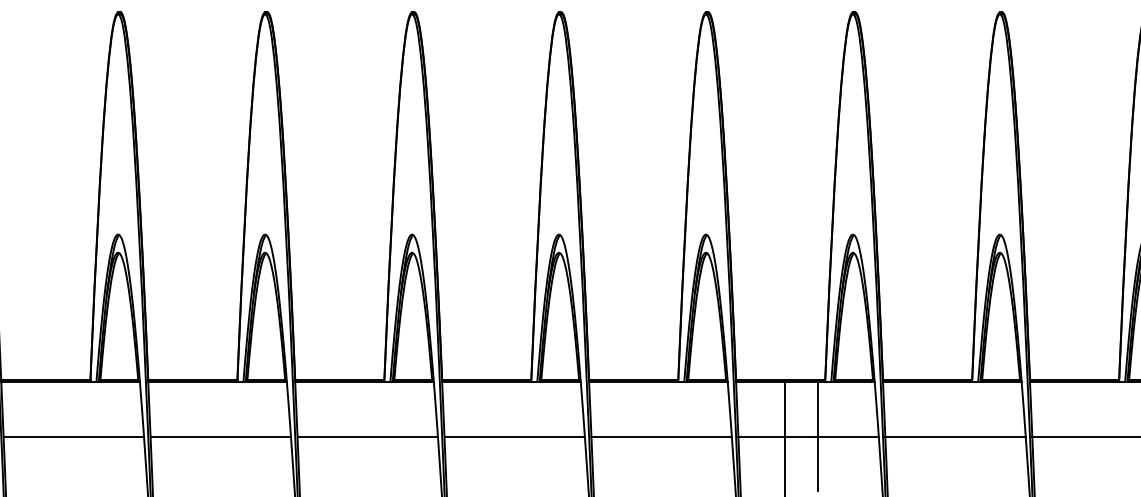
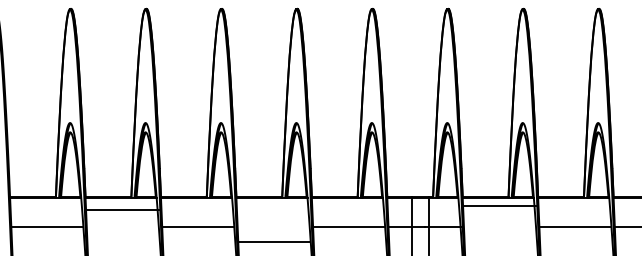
line: (220, 438) -> (122, 210), moved
line: (514, 438) -> (273, 242), moved
line: (954, 438) -> (499, 206), moved

